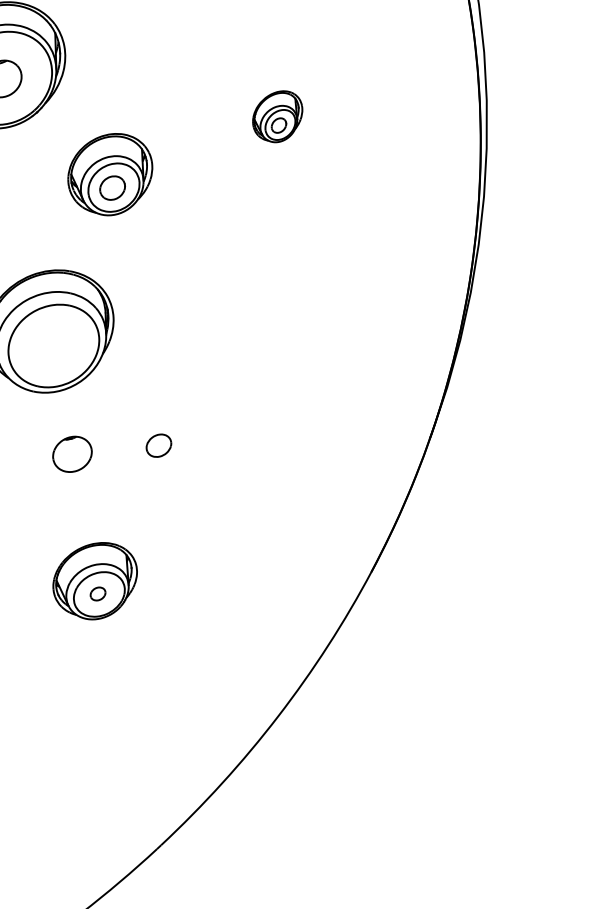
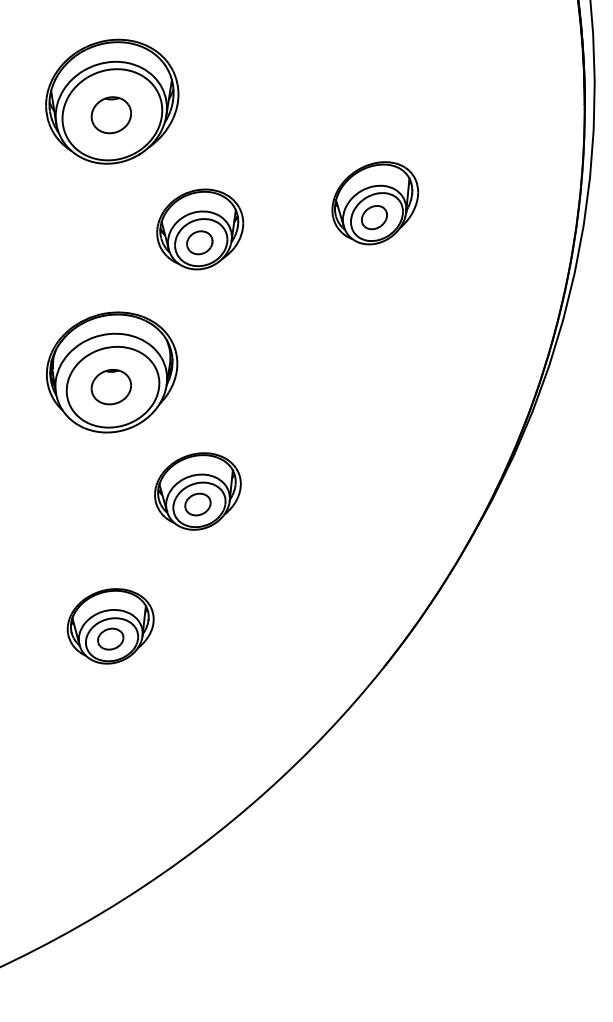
part: (278, 117) -> (375, 203), size x1.67
part: (156, 432) -> (197, 491), added
part: (71, 454) -> (110, 387), moved
part: (97, 593) -> (110, 638), size x1.67

